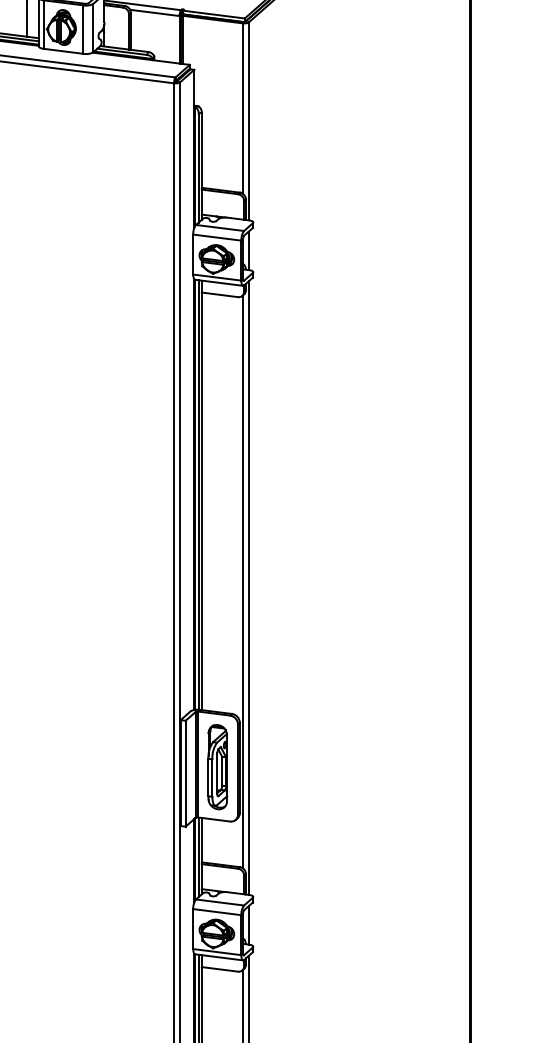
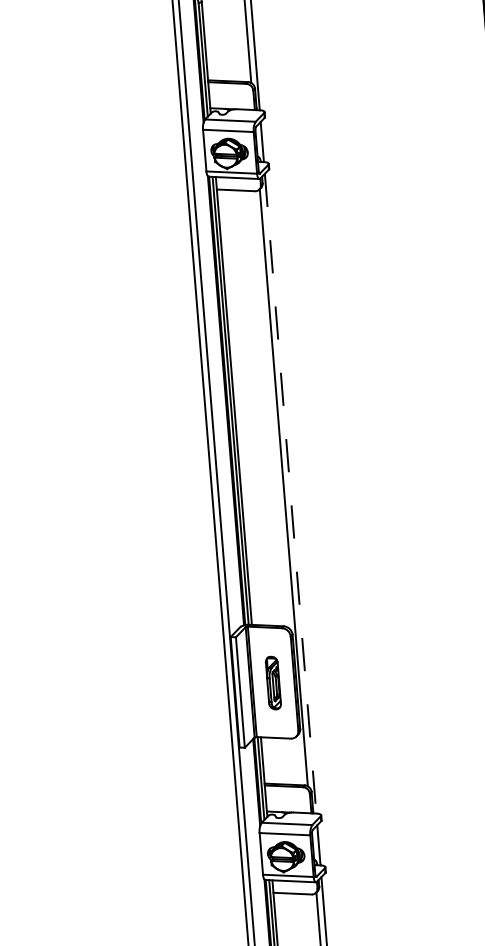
line: (248, 588) -> (290, 494), solid -> dashed
part: (217, 767) -> (273, 683), size x0.6

